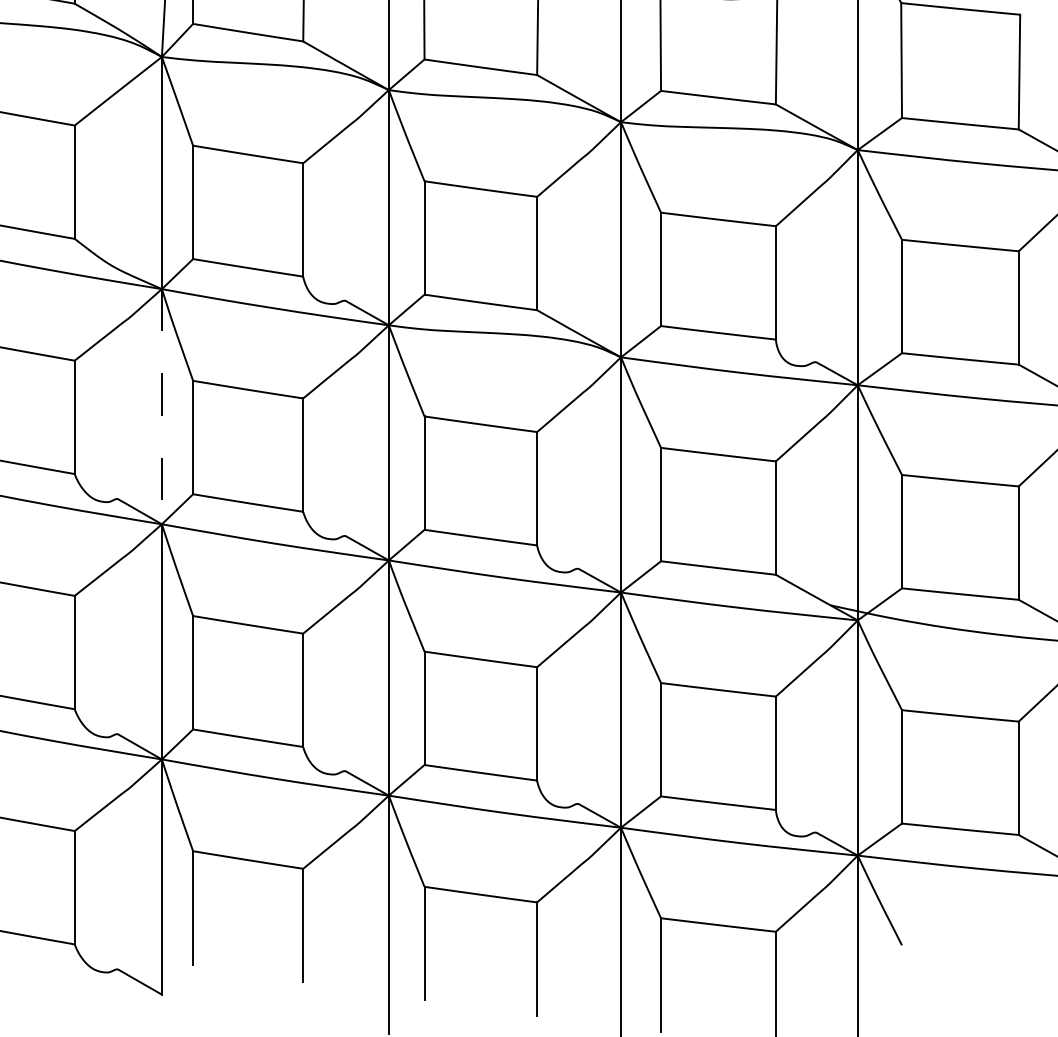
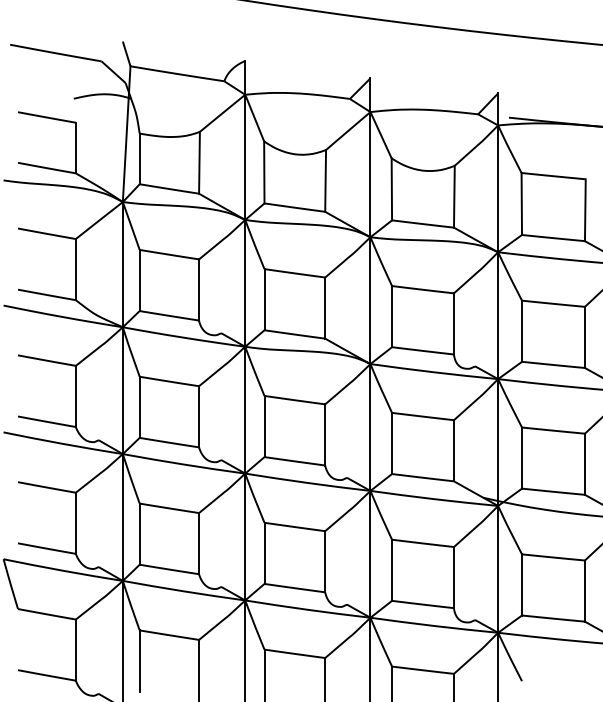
line: (161, 408) -> (122, 391), dashed -> solid

